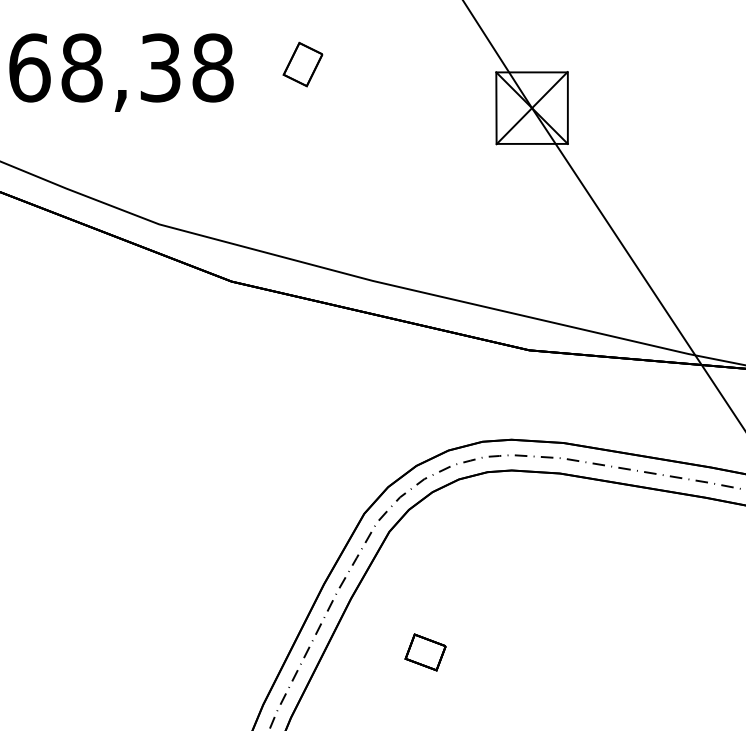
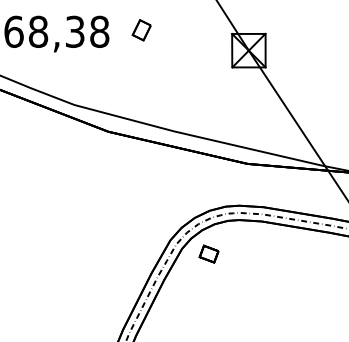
part: (424, 651) -> (208, 253), moved

